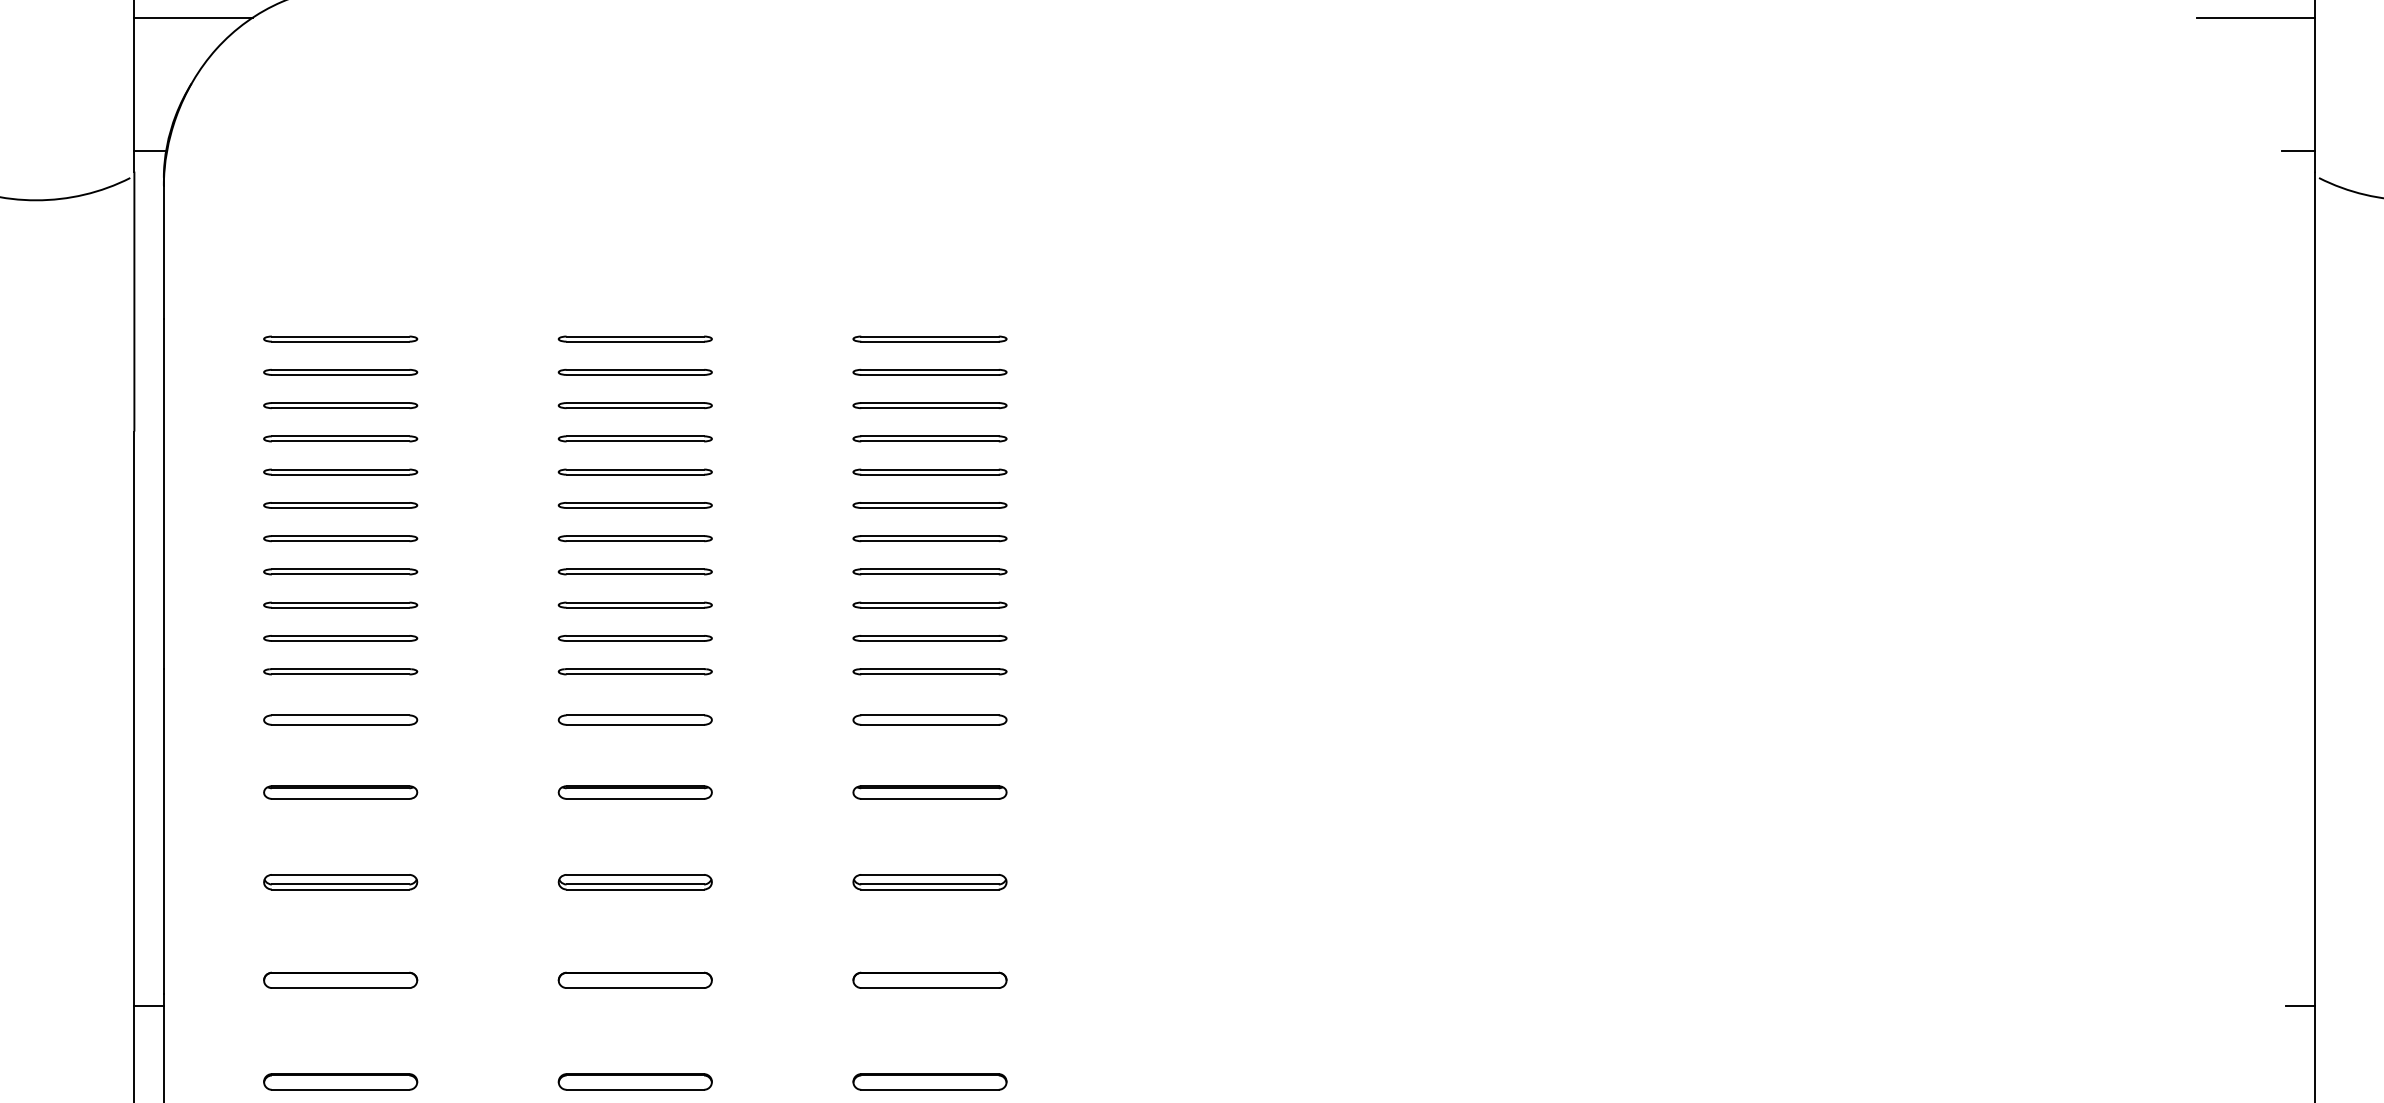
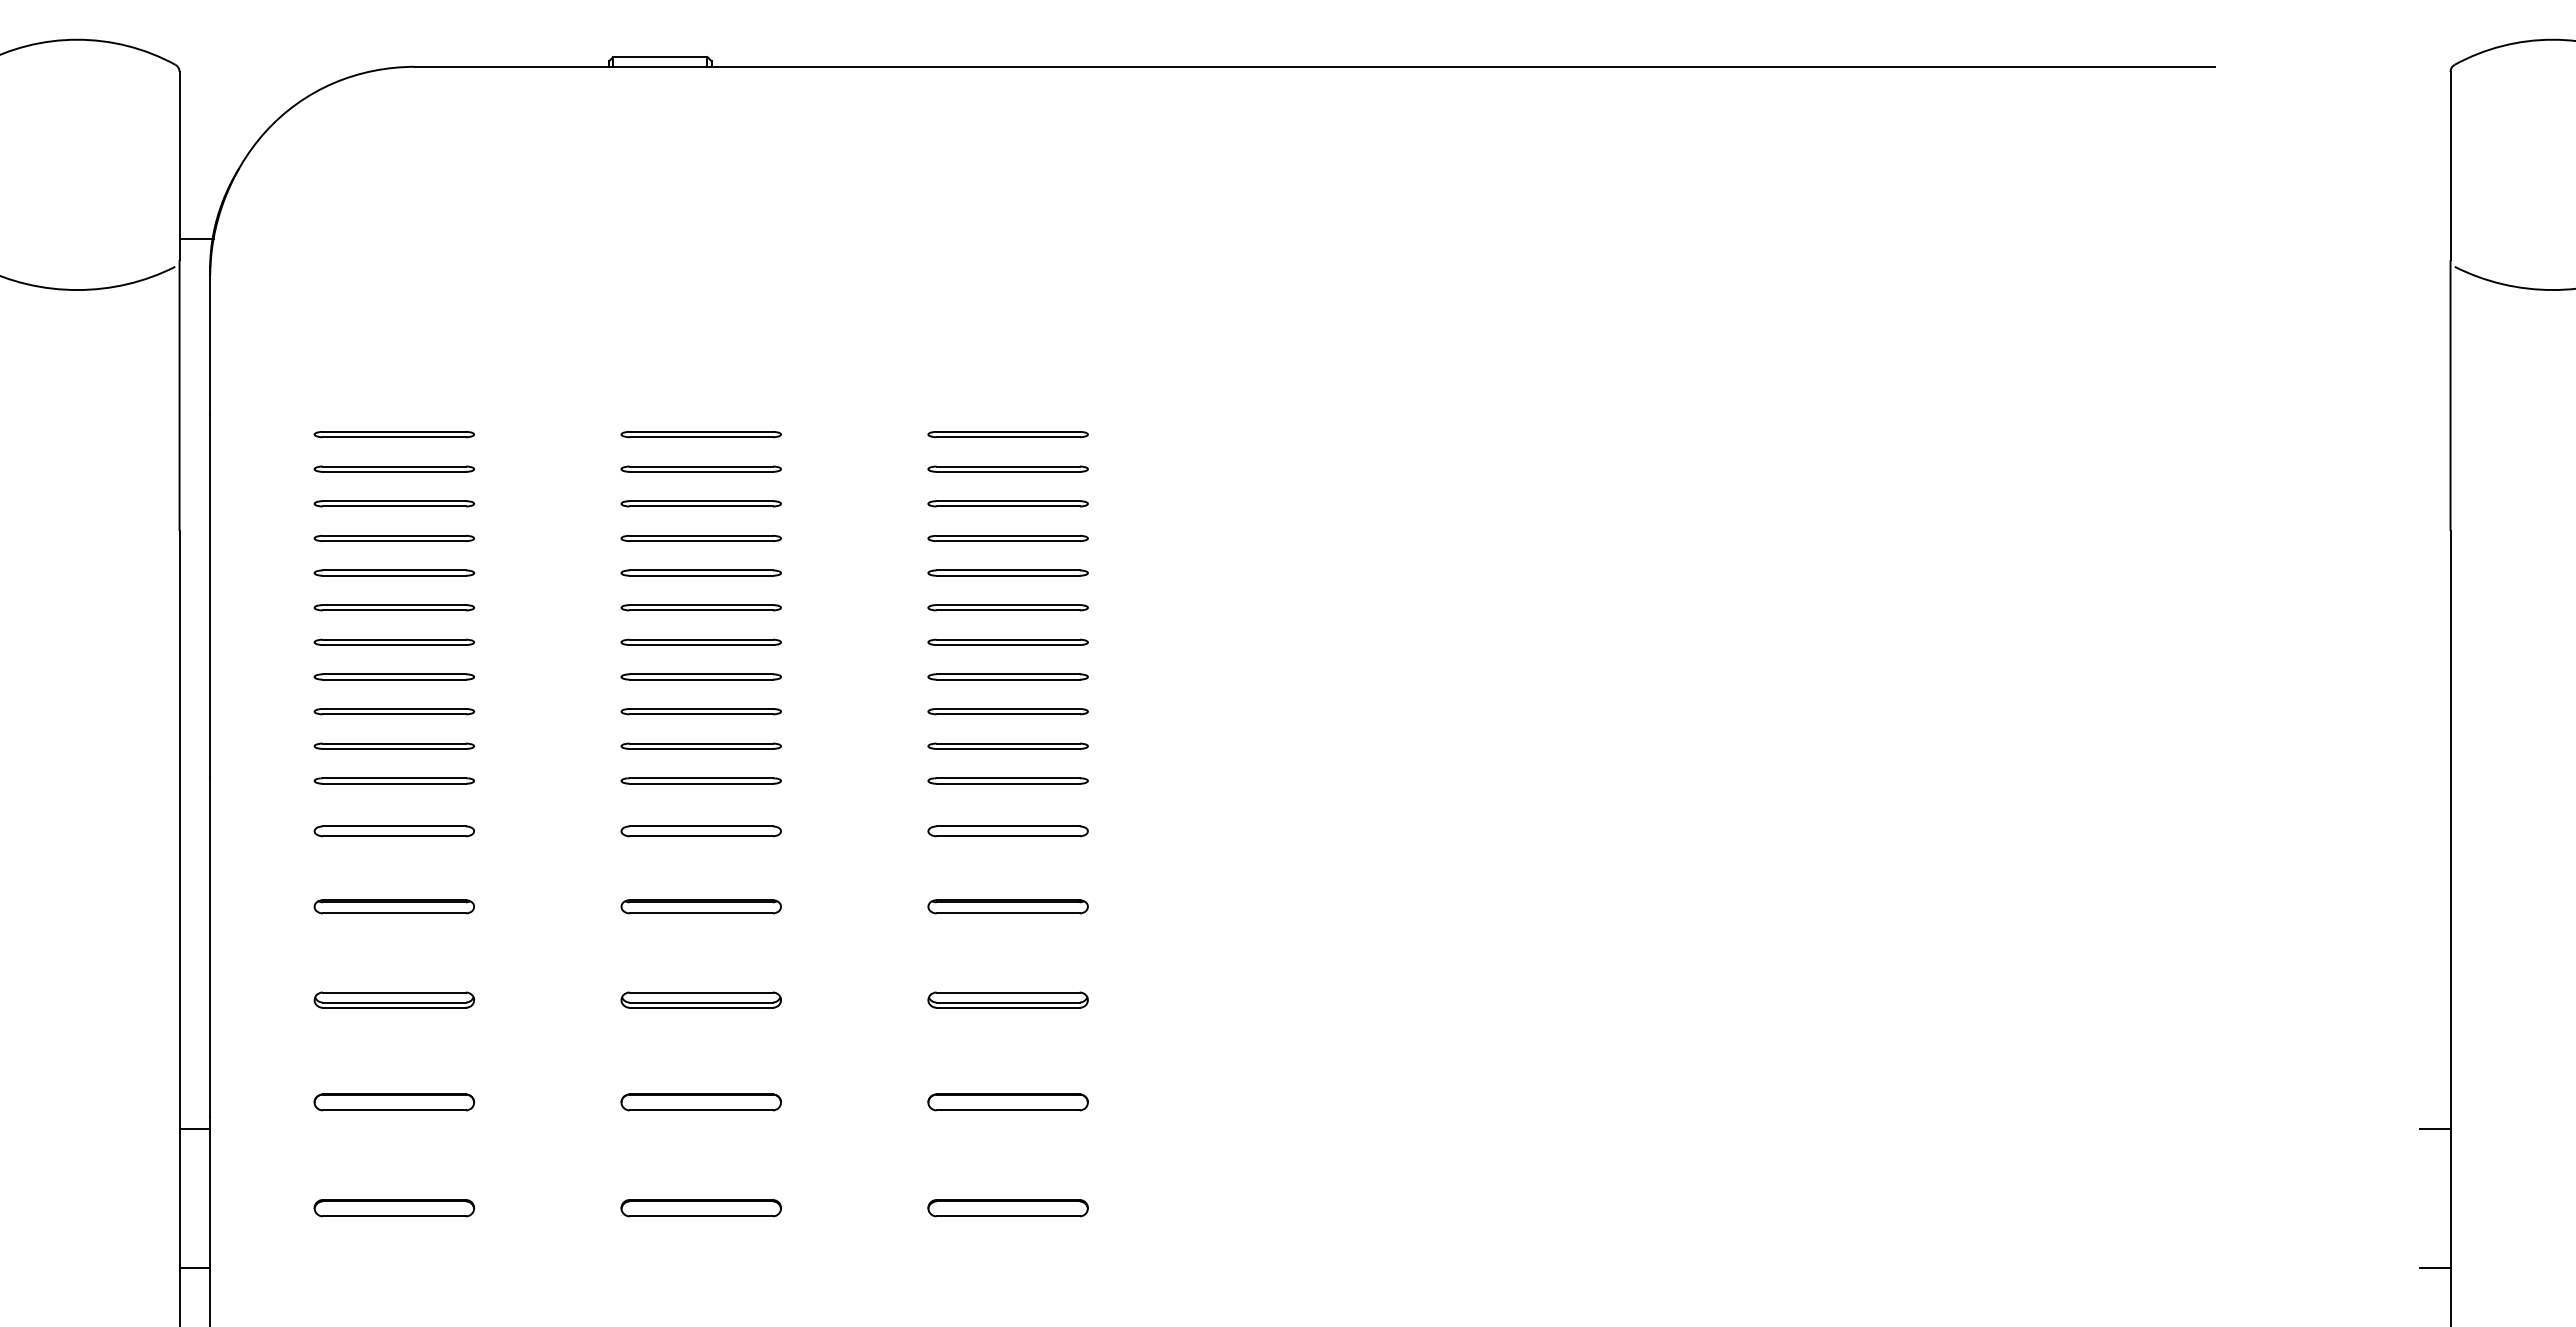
line: (192, 17) -> (240, 99), removed
line: (2255, 17) -> (2388, 99), removed
line: (2298, 150) -> (2433, 238), removed

